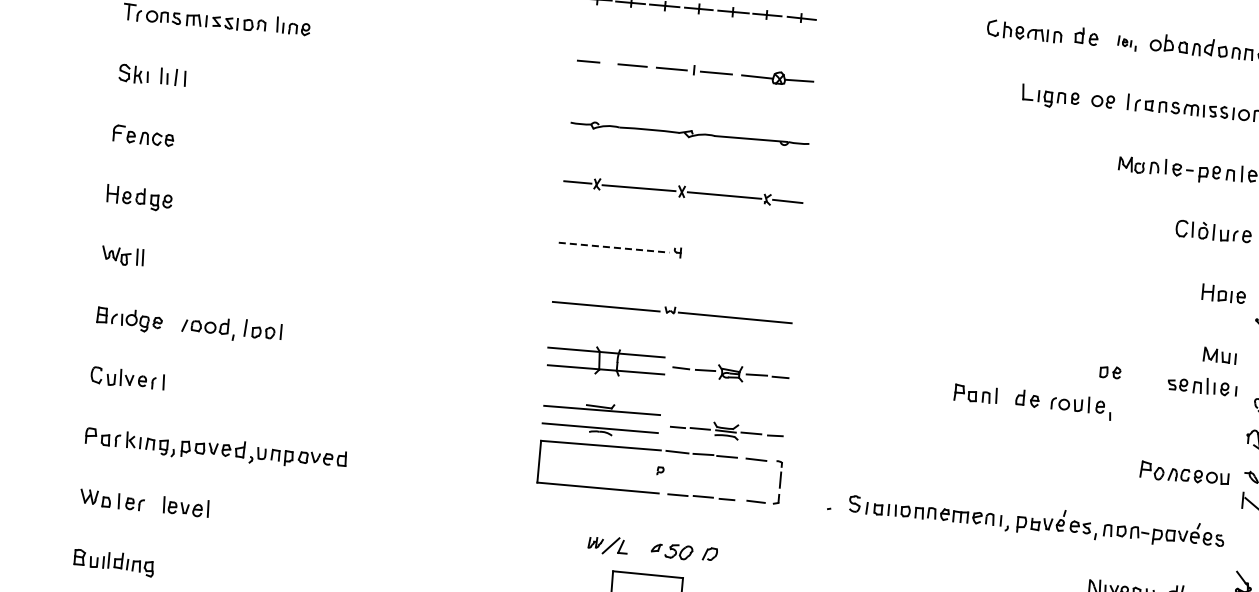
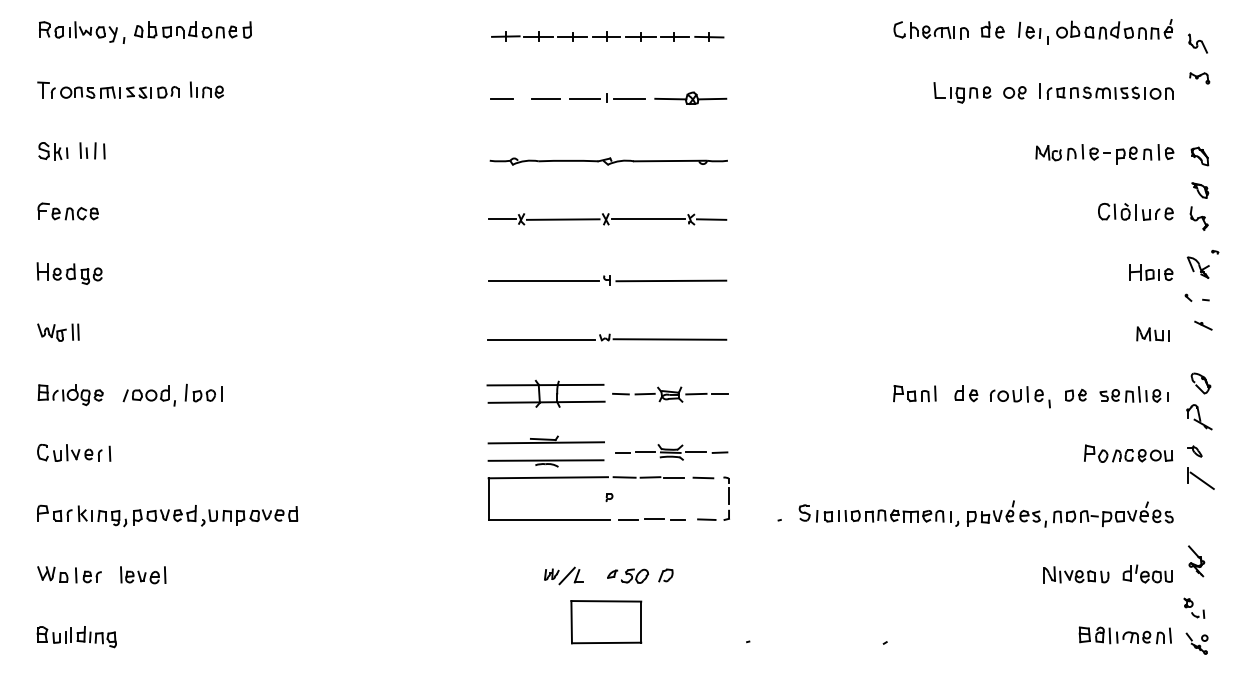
part: (1127, 42) -> (1033, 32), size x1.67
line: (614, 247) -> (544, 280), dashed -> solid
line: (742, 258) -> (671, 280), added
part: (1109, 371) -> (1075, 394), moved
part: (1201, 385) -> (1133, 394), moved

